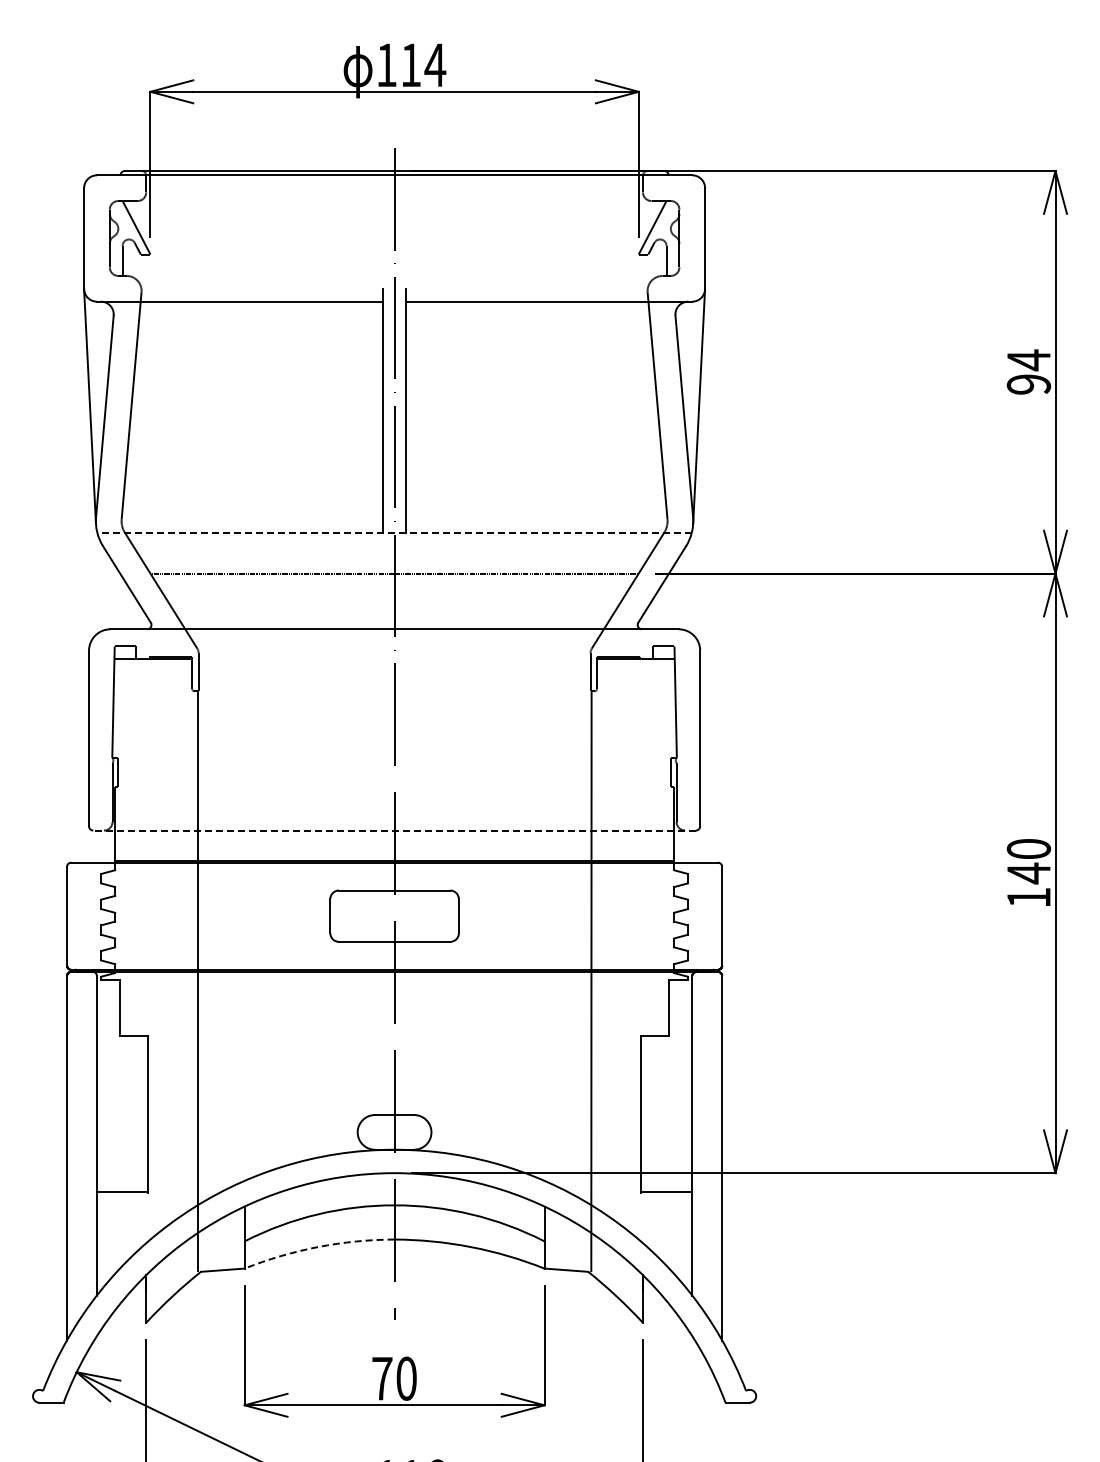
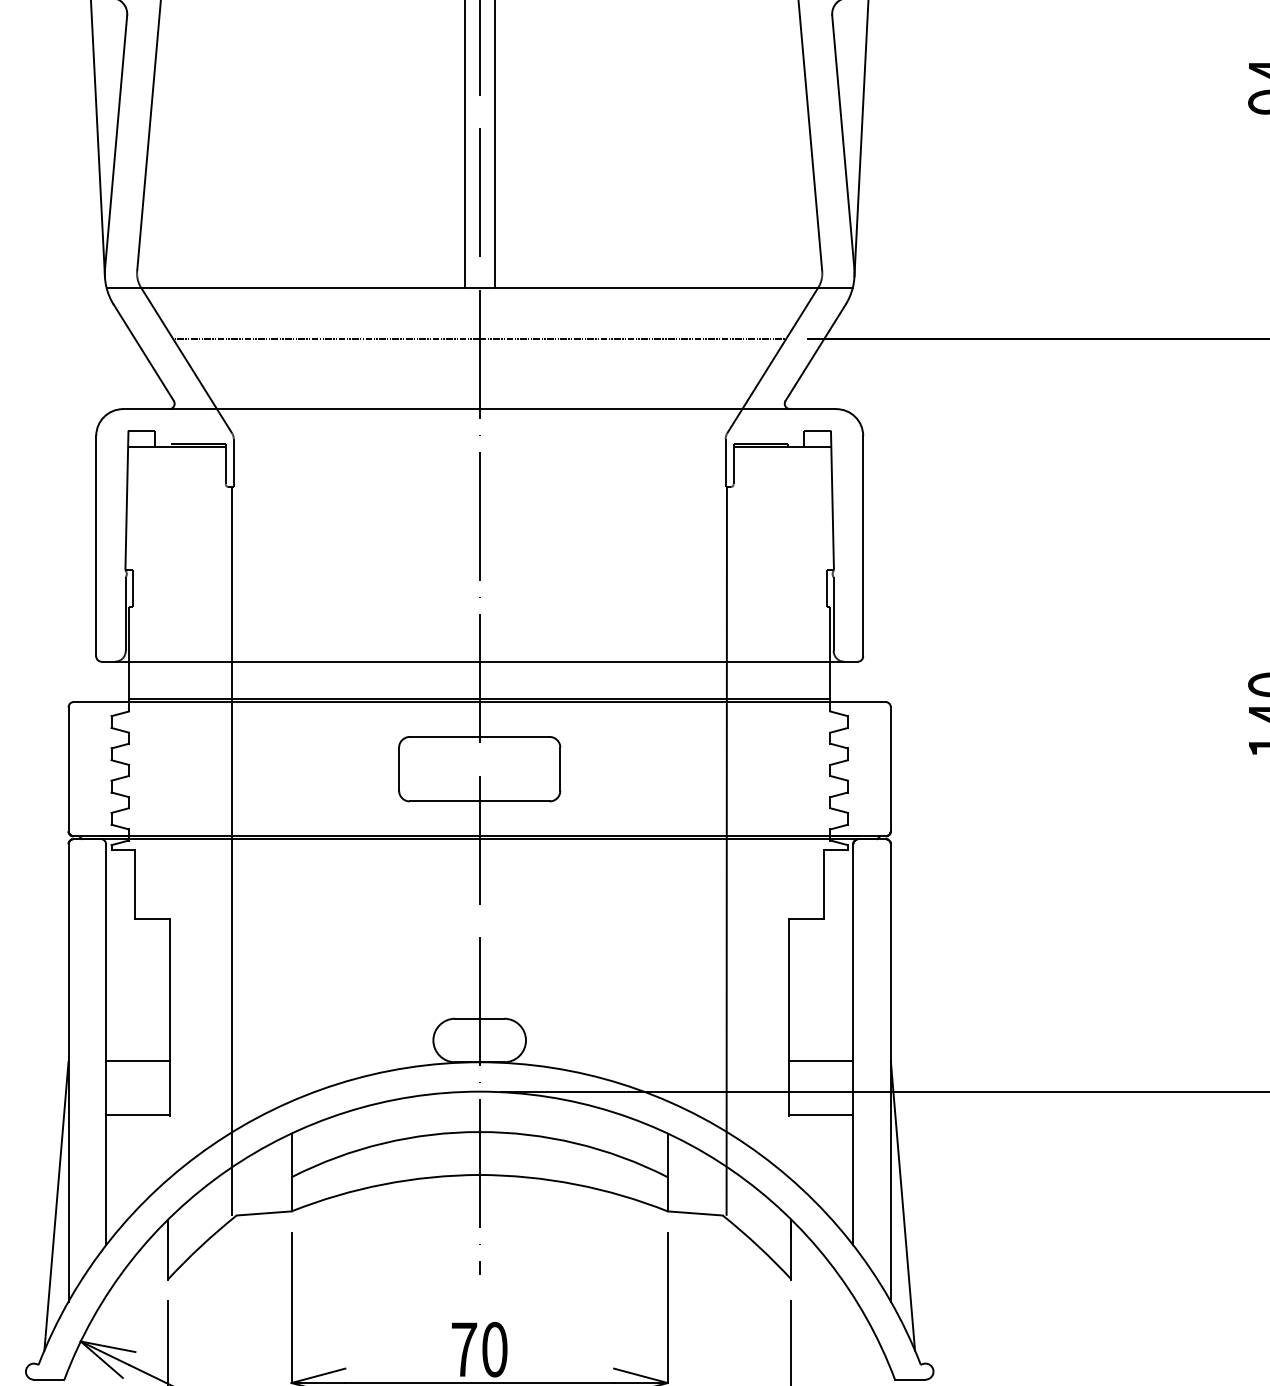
line: (394, 532) -> (479, 287), dashed -> solid
line: (394, 830) -> (479, 661), dashed -> solid
line: (122, 1148) -> (138, 1060), added
line: (666, 1148) -> (820, 1060), added
arc: (318, 1247) -> (384, 1184), dashed -> solid
line: (56, 1264) -> (55, 1206), added
line: (731, 1264) -> (902, 1206), added

